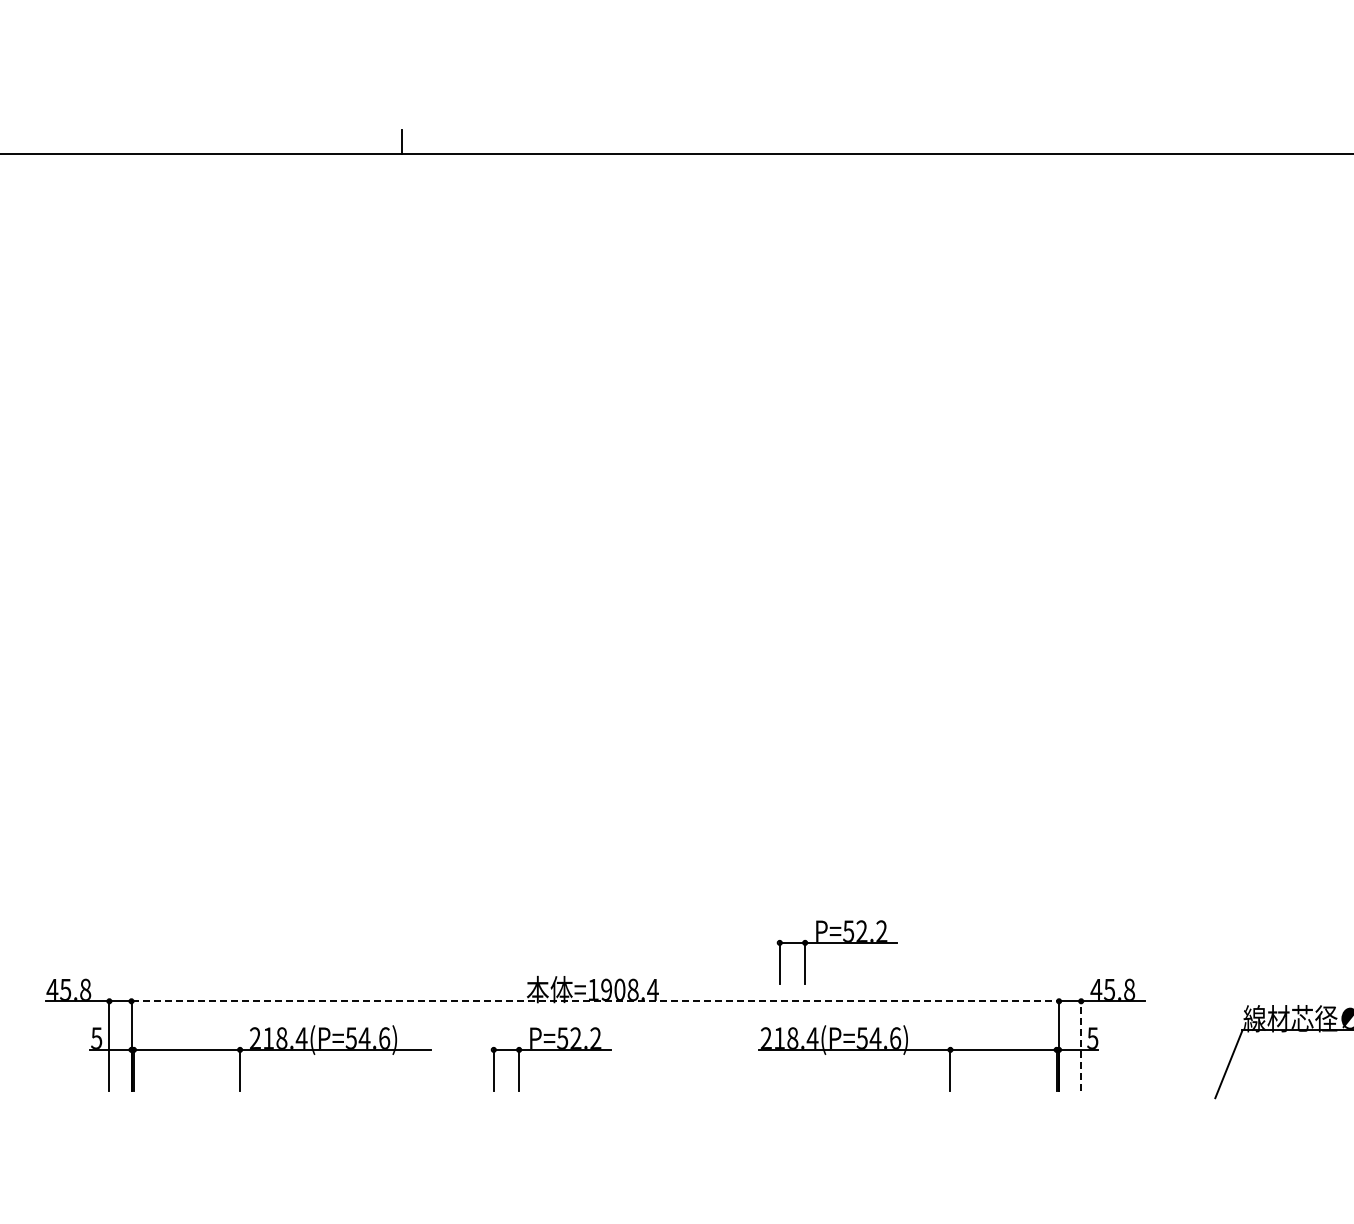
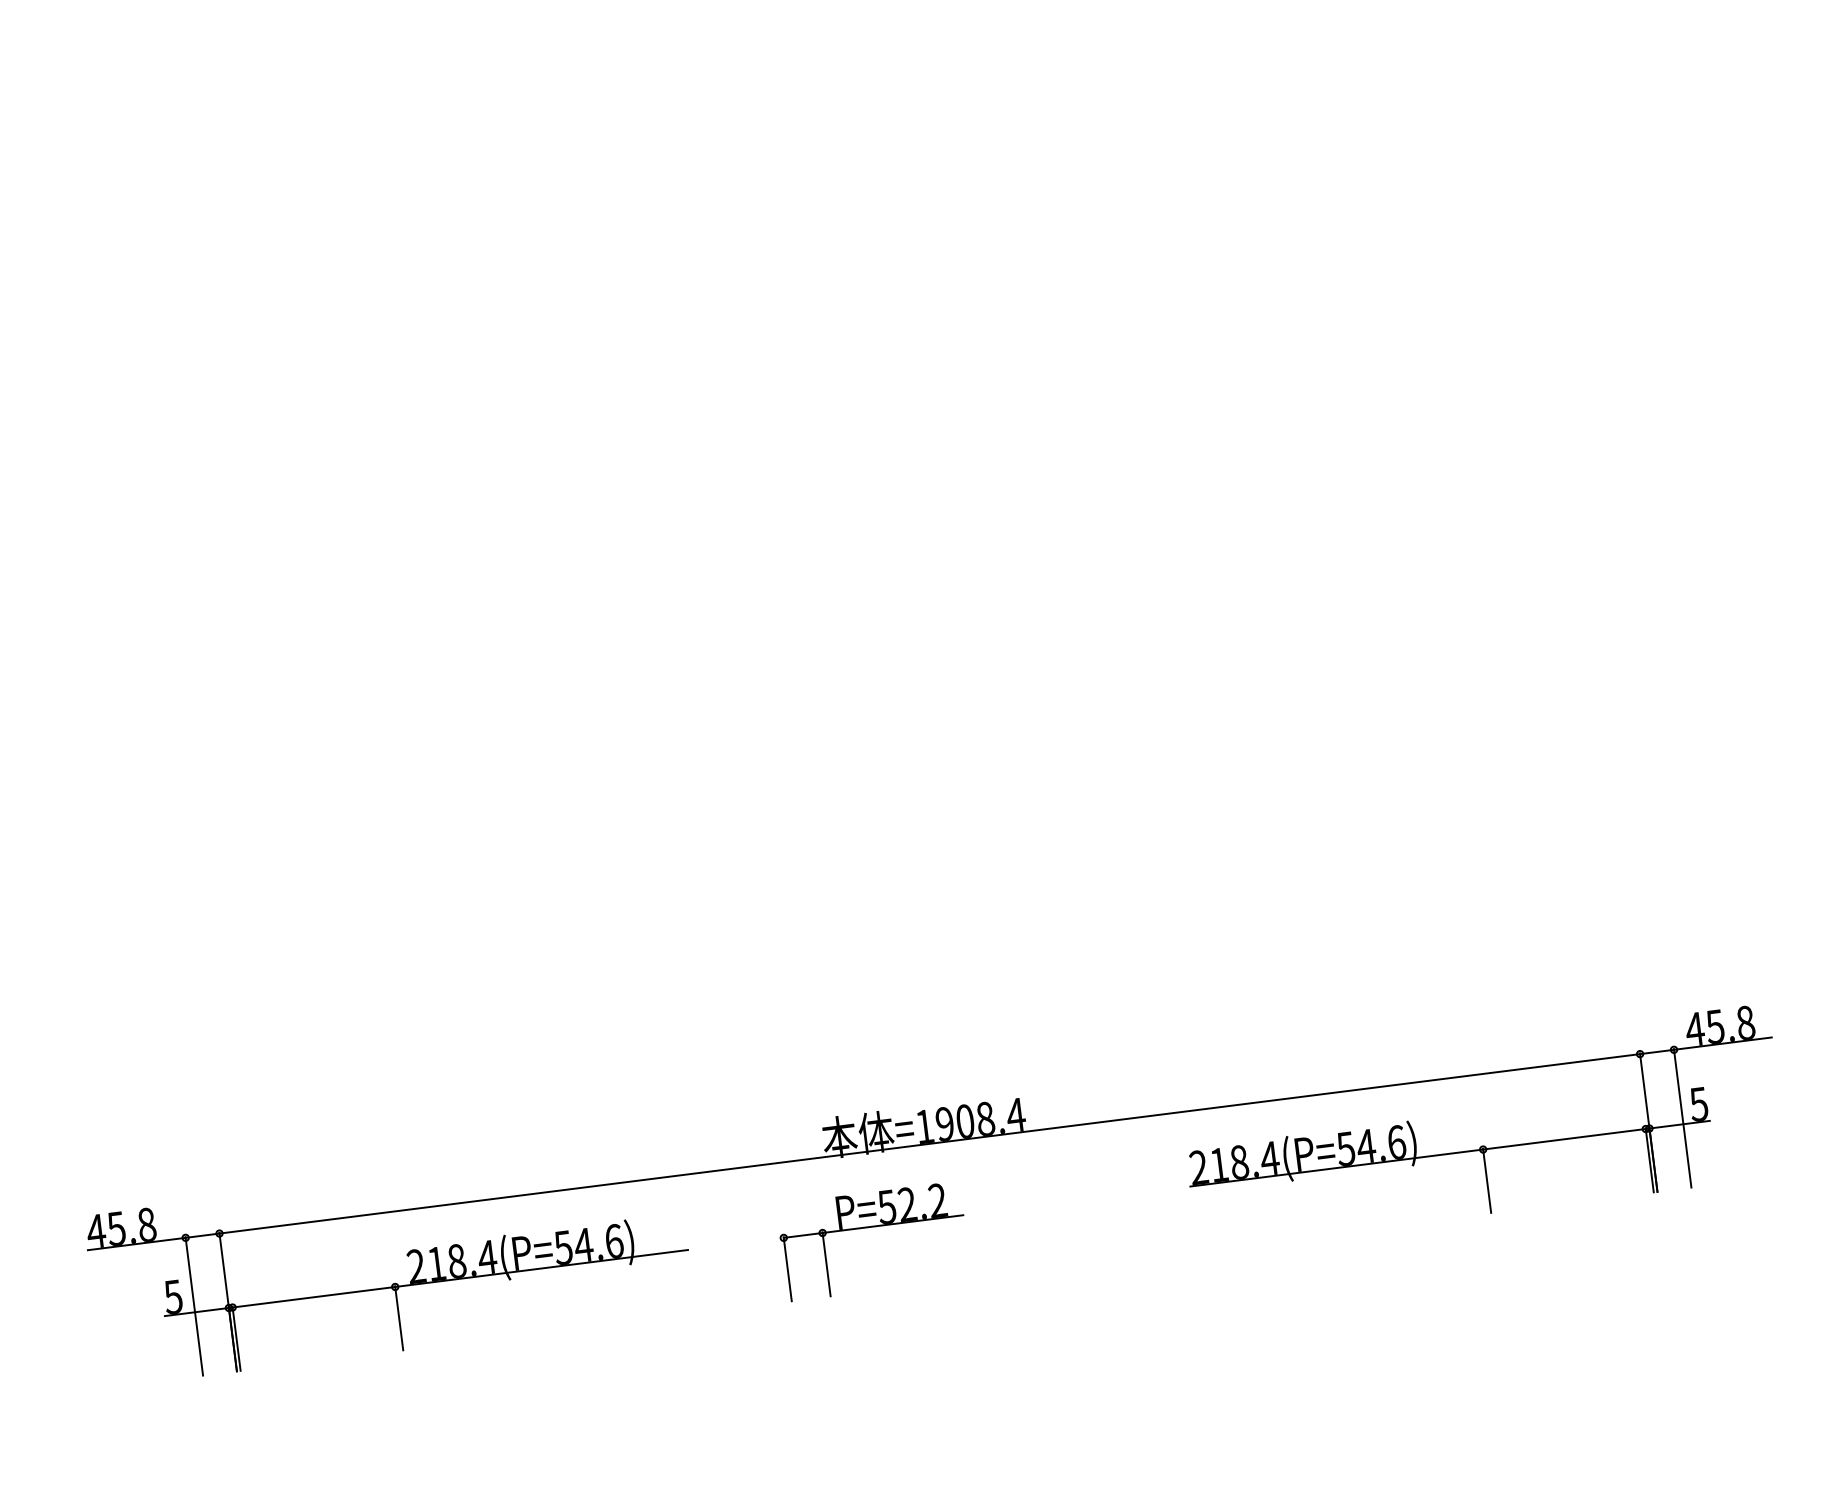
part: (836, 943) -> (1288, 1008), removed
line: (595, 1001) -> (930, 1144), dashed -> solid
line: (1081, 1045) -> (1683, 1117), dashed -> solid

